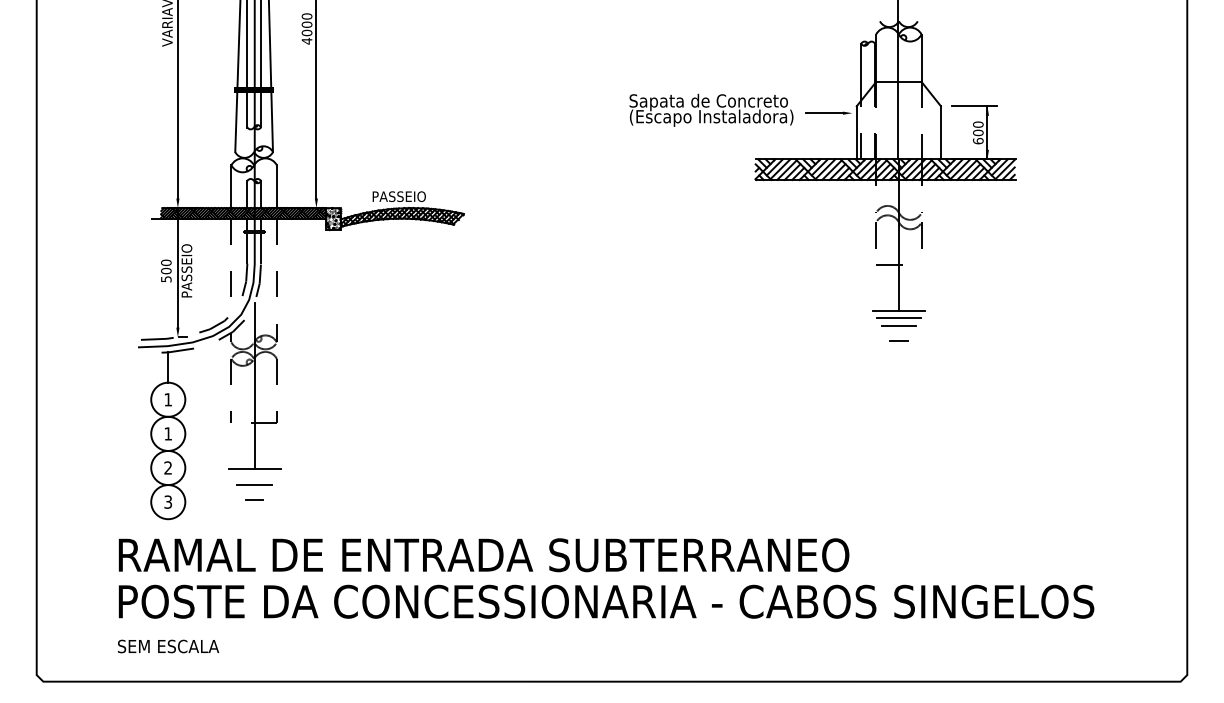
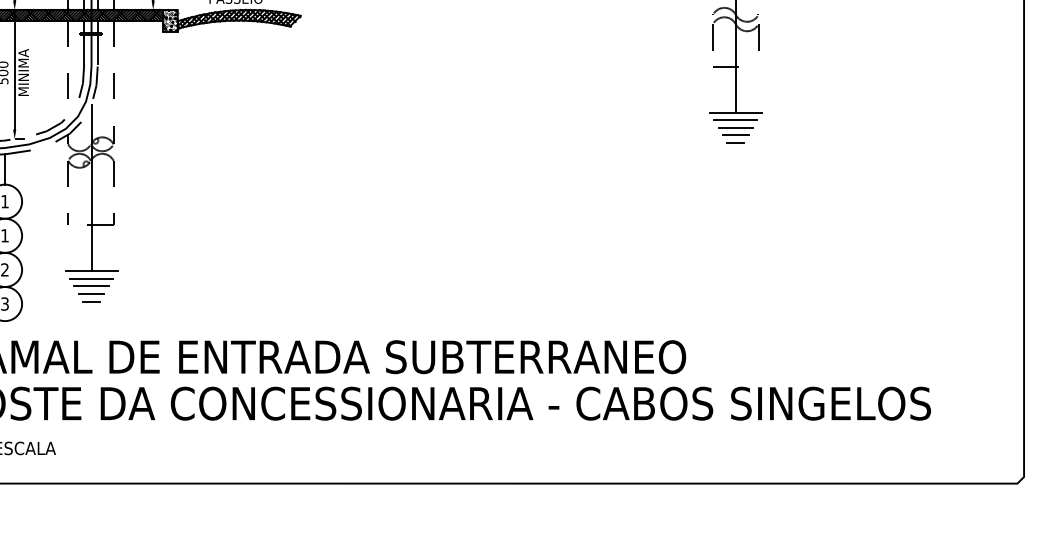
text: (186, 270) -> (23, 72), PASSEIO -> MINIMA
line: (898, 333) -> (735, 135), added
line: (254, 476) -> (91, 278), added
line: (254, 492) -> (91, 294), added

